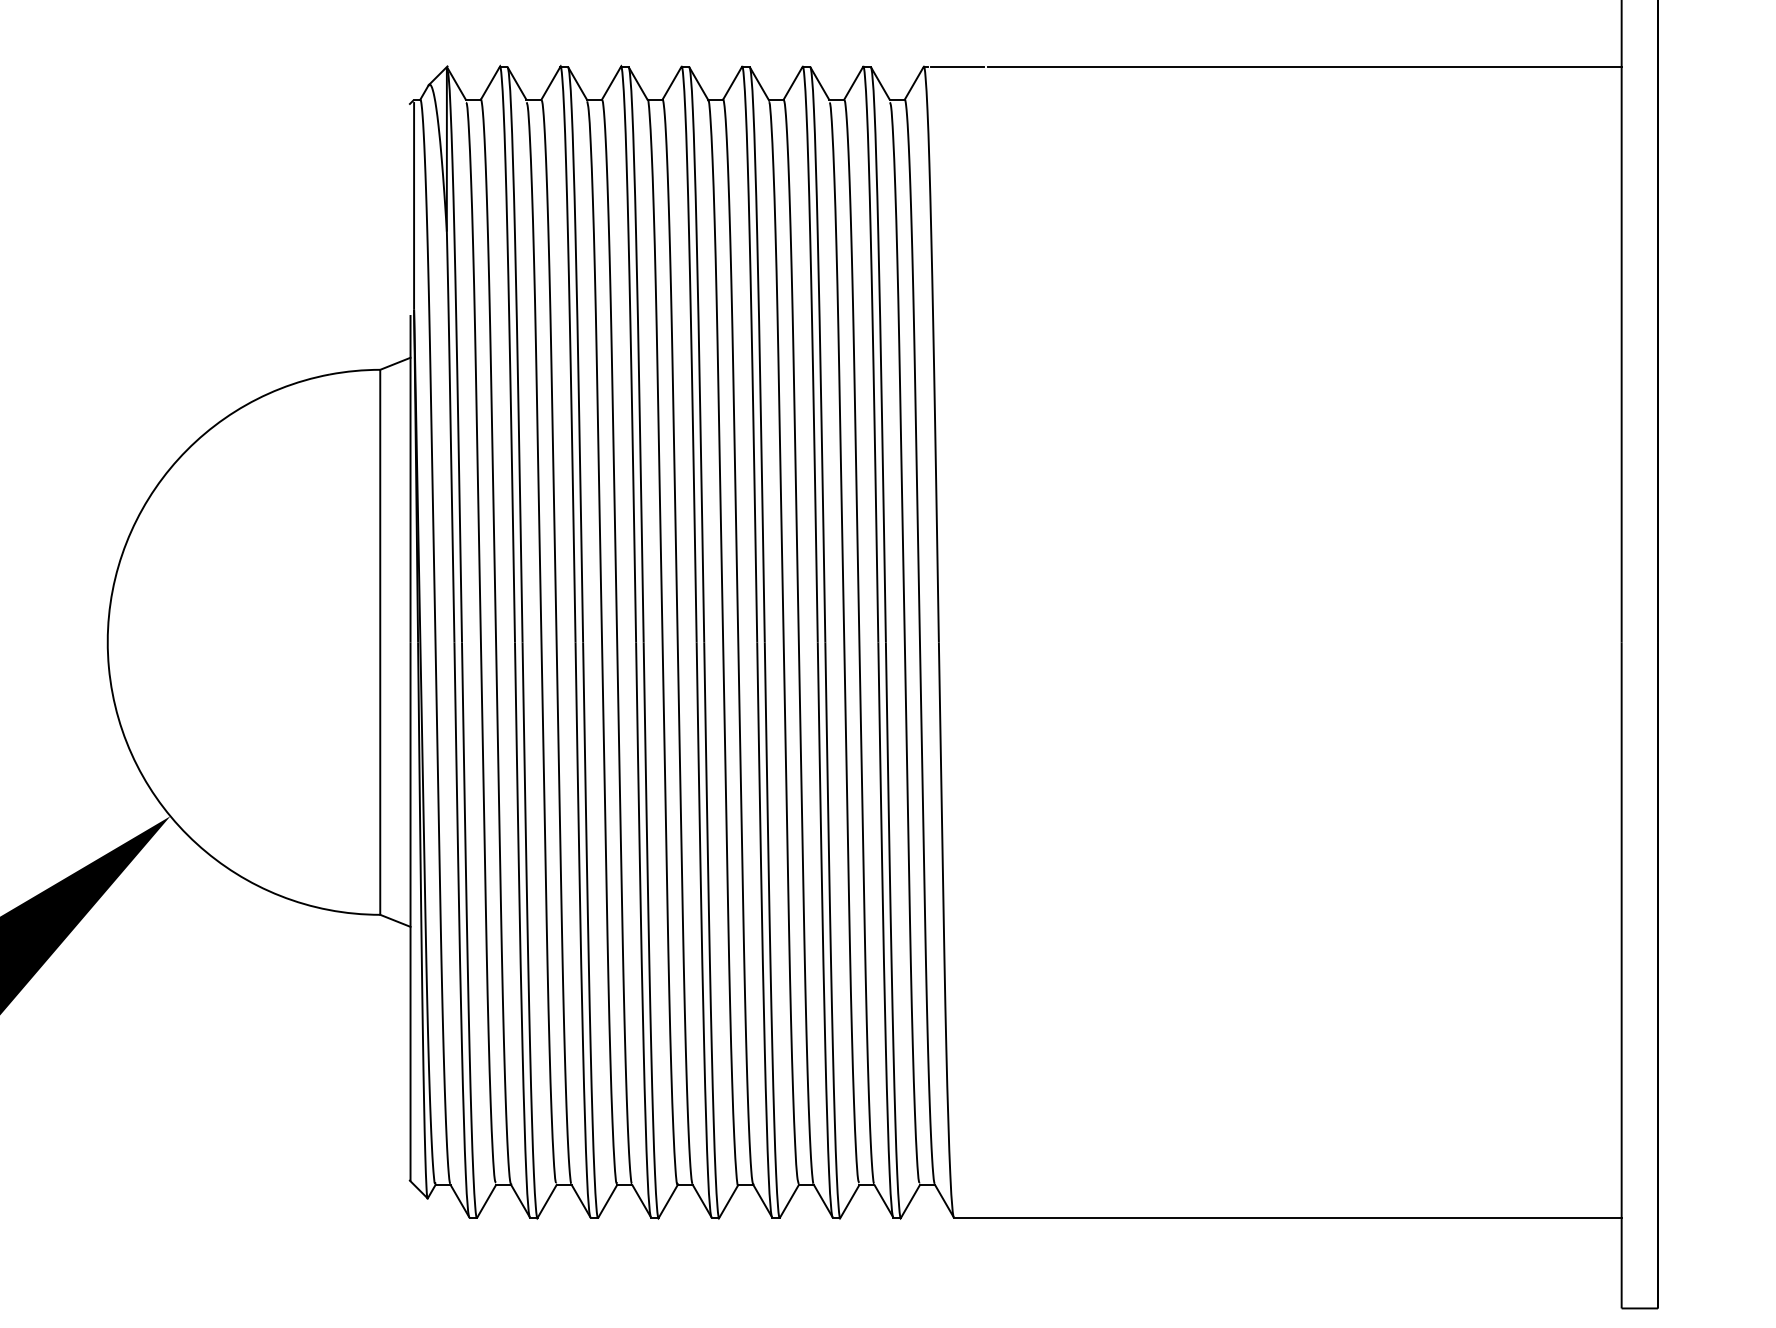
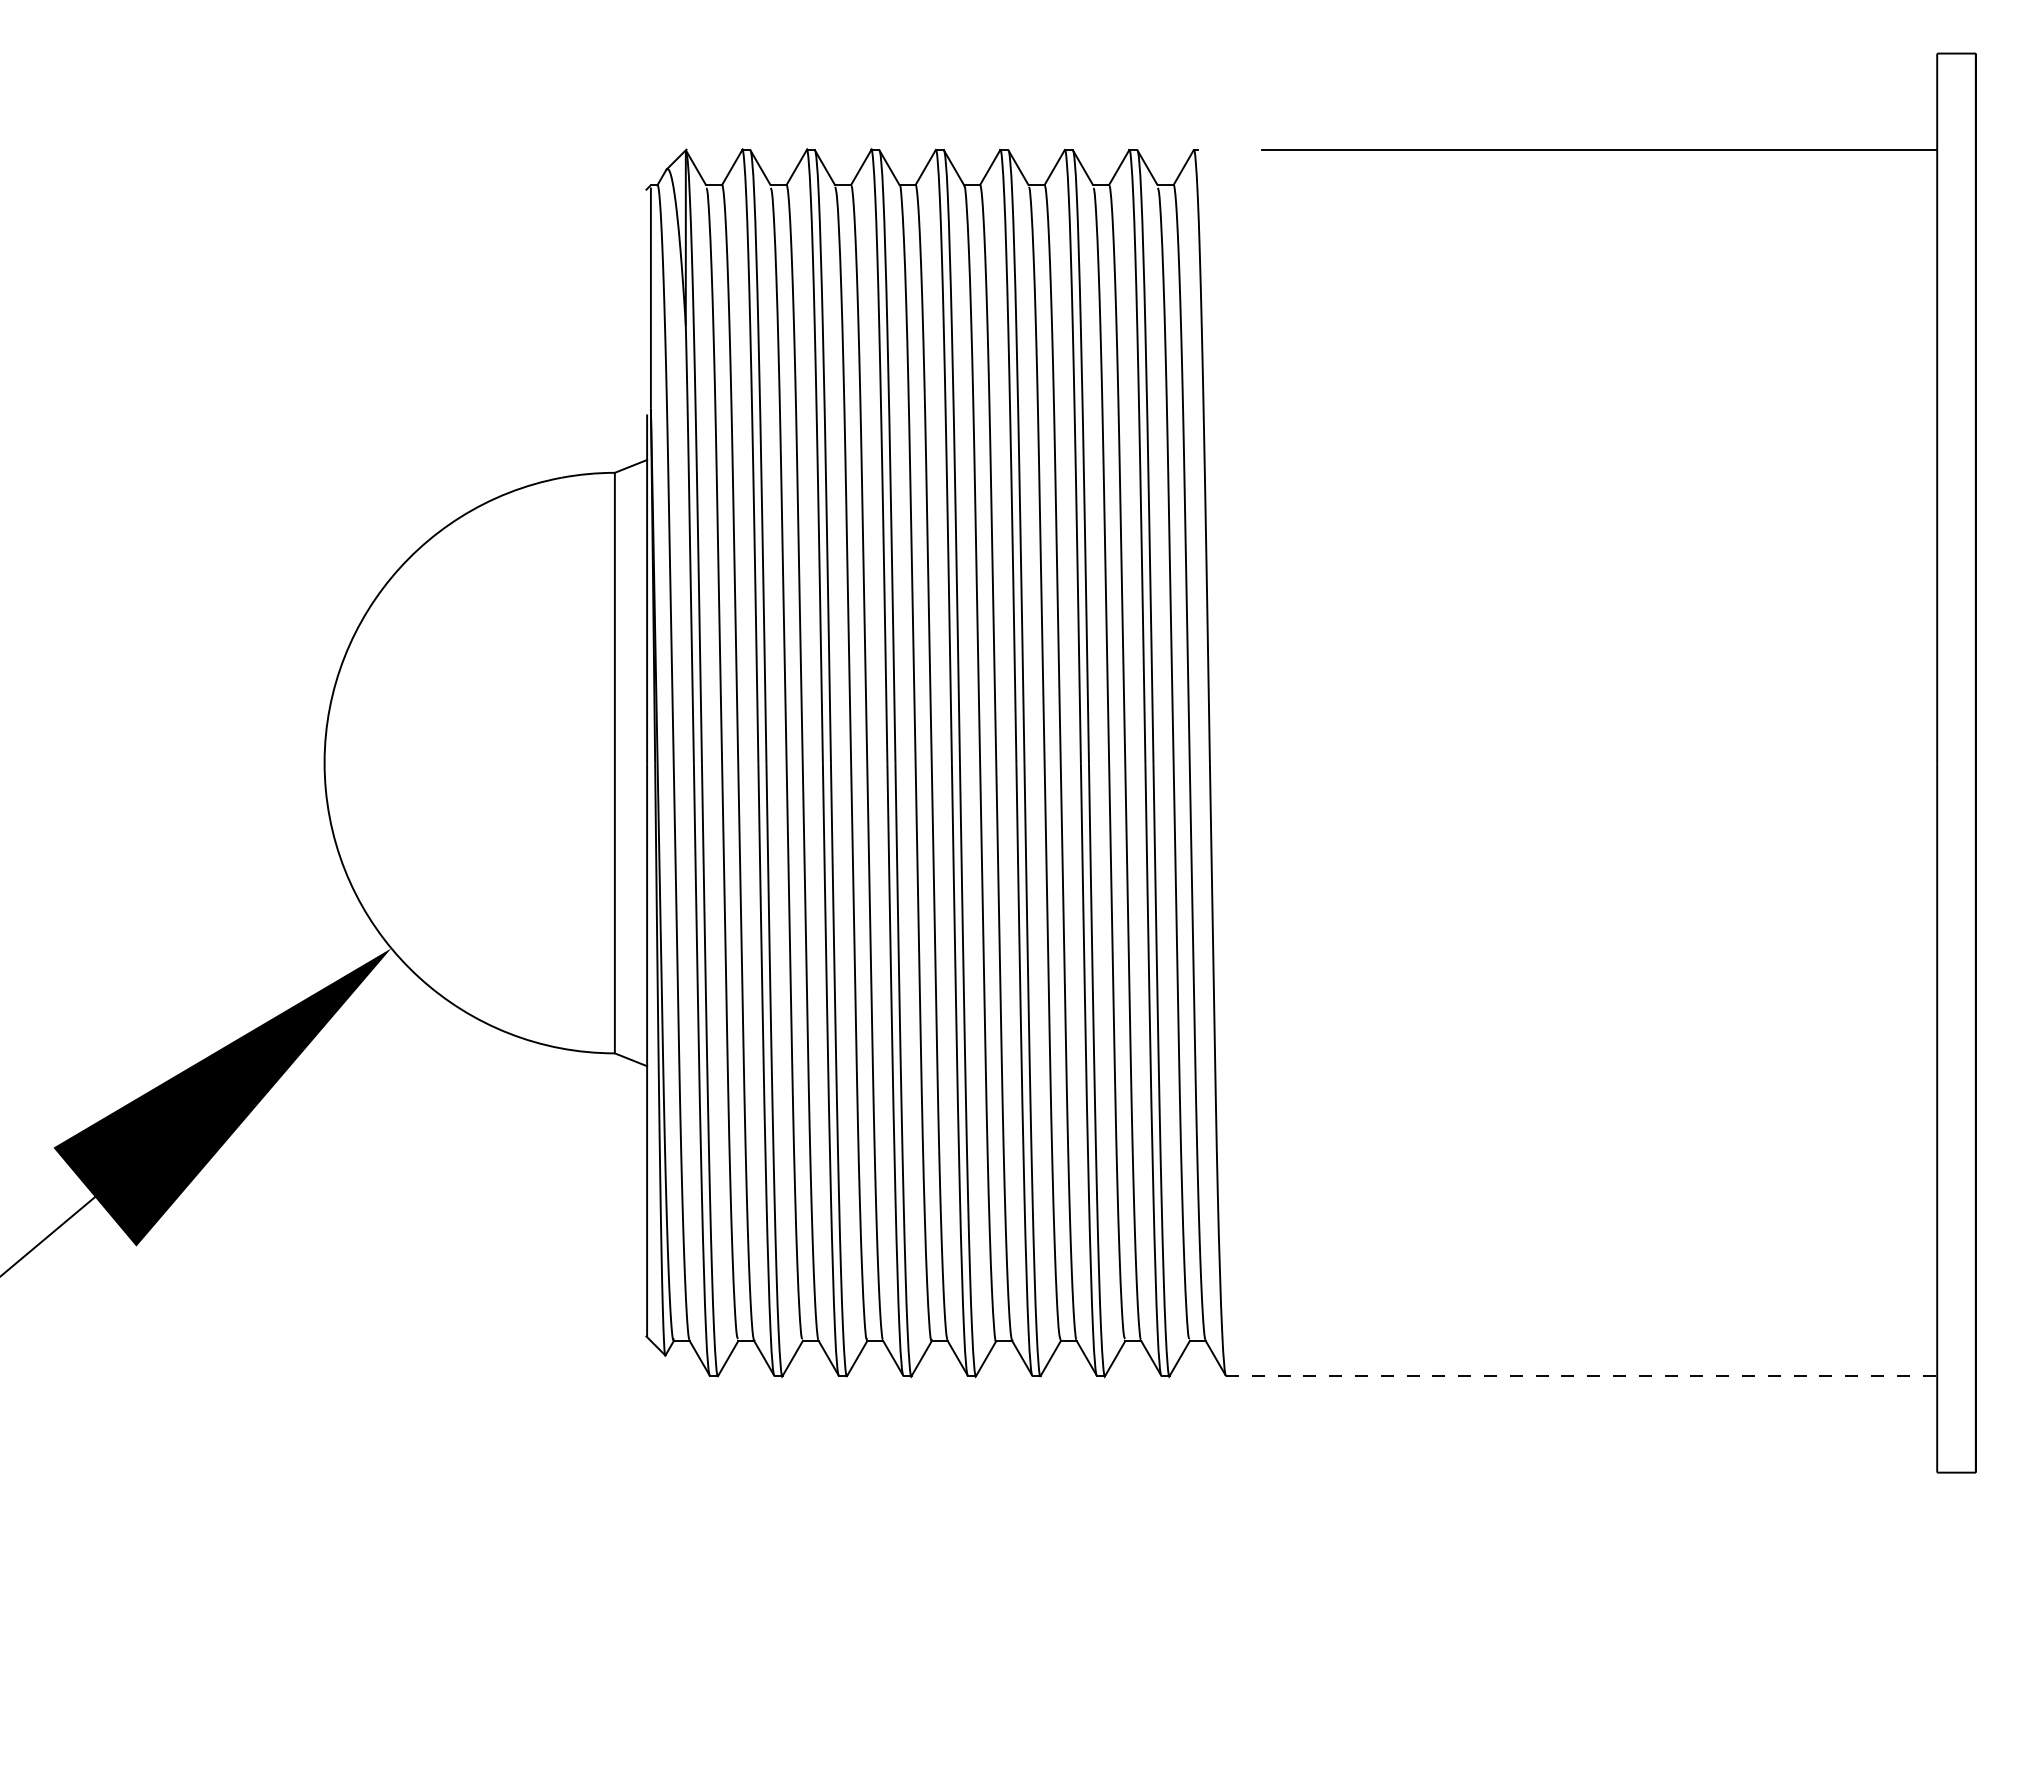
line: (957, 67) -> (1229, 150), removed
line: (1287, 1217) -> (1581, 1375), solid -> dashed

